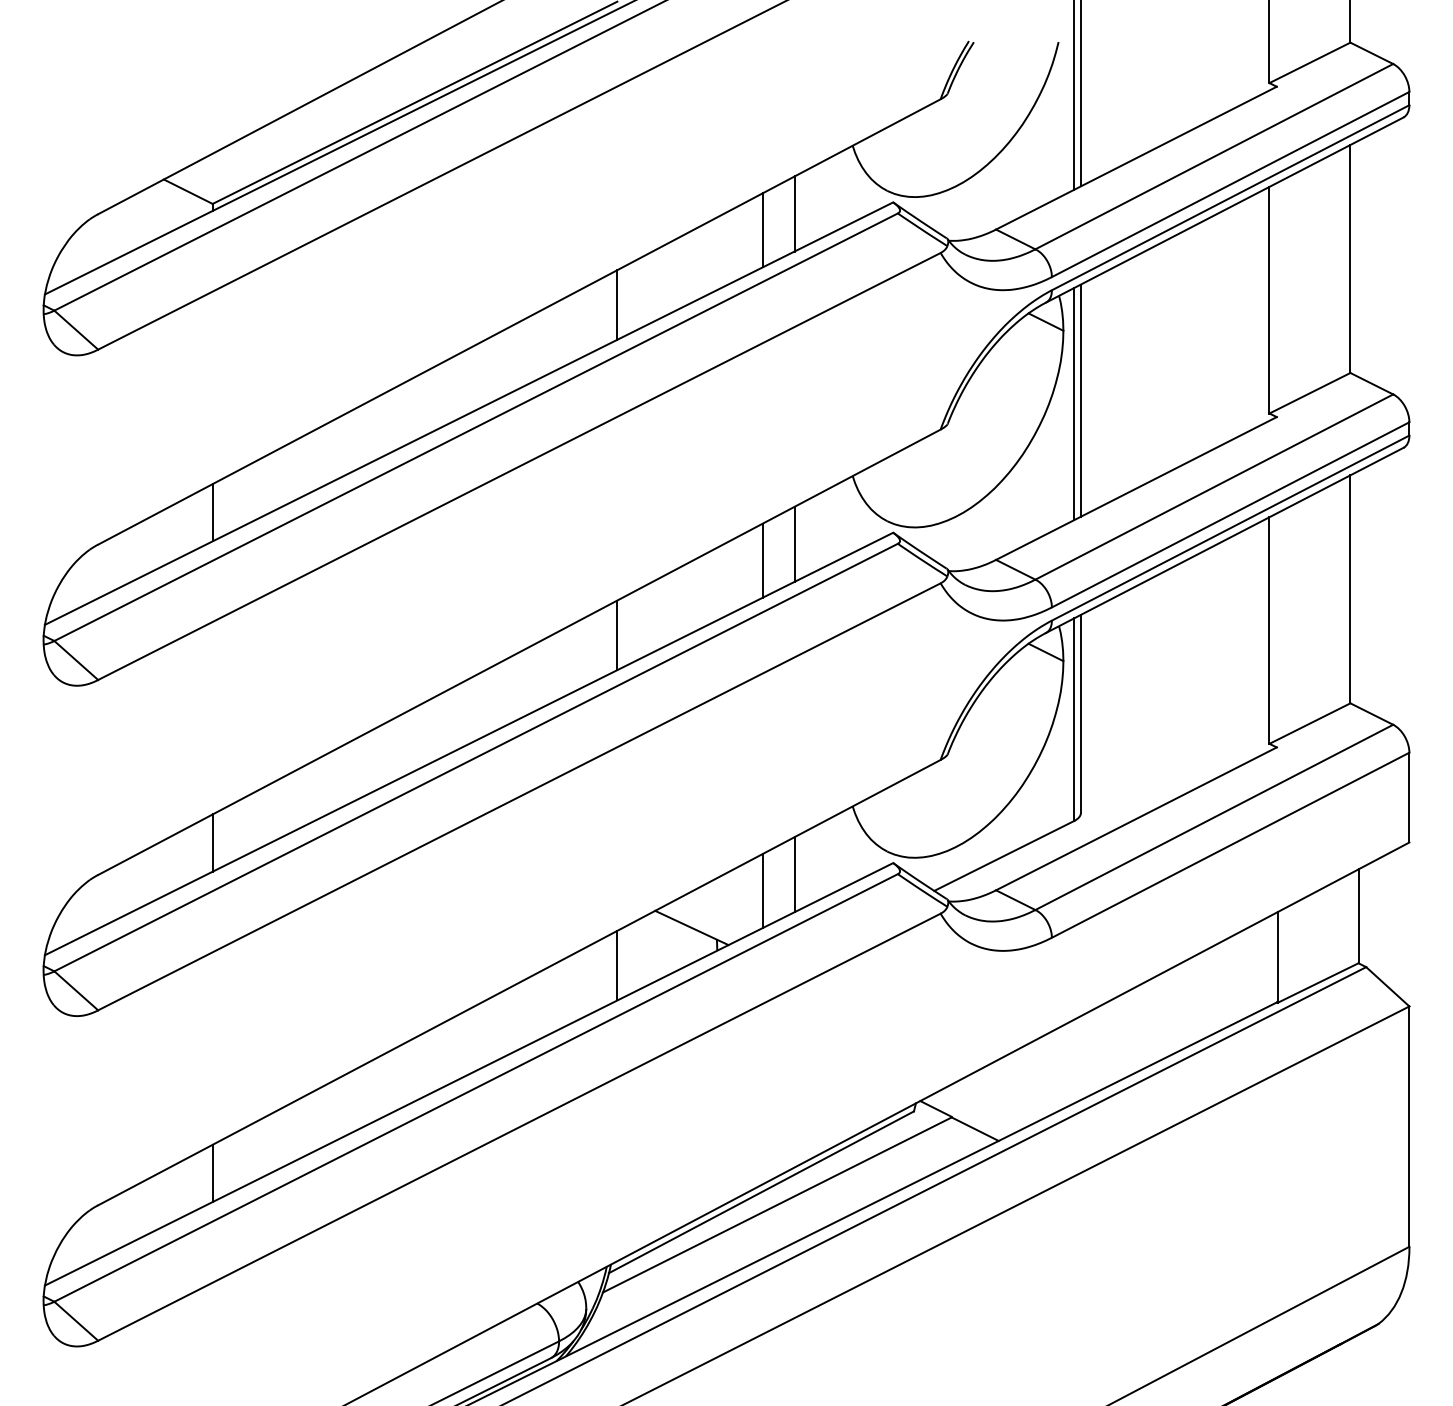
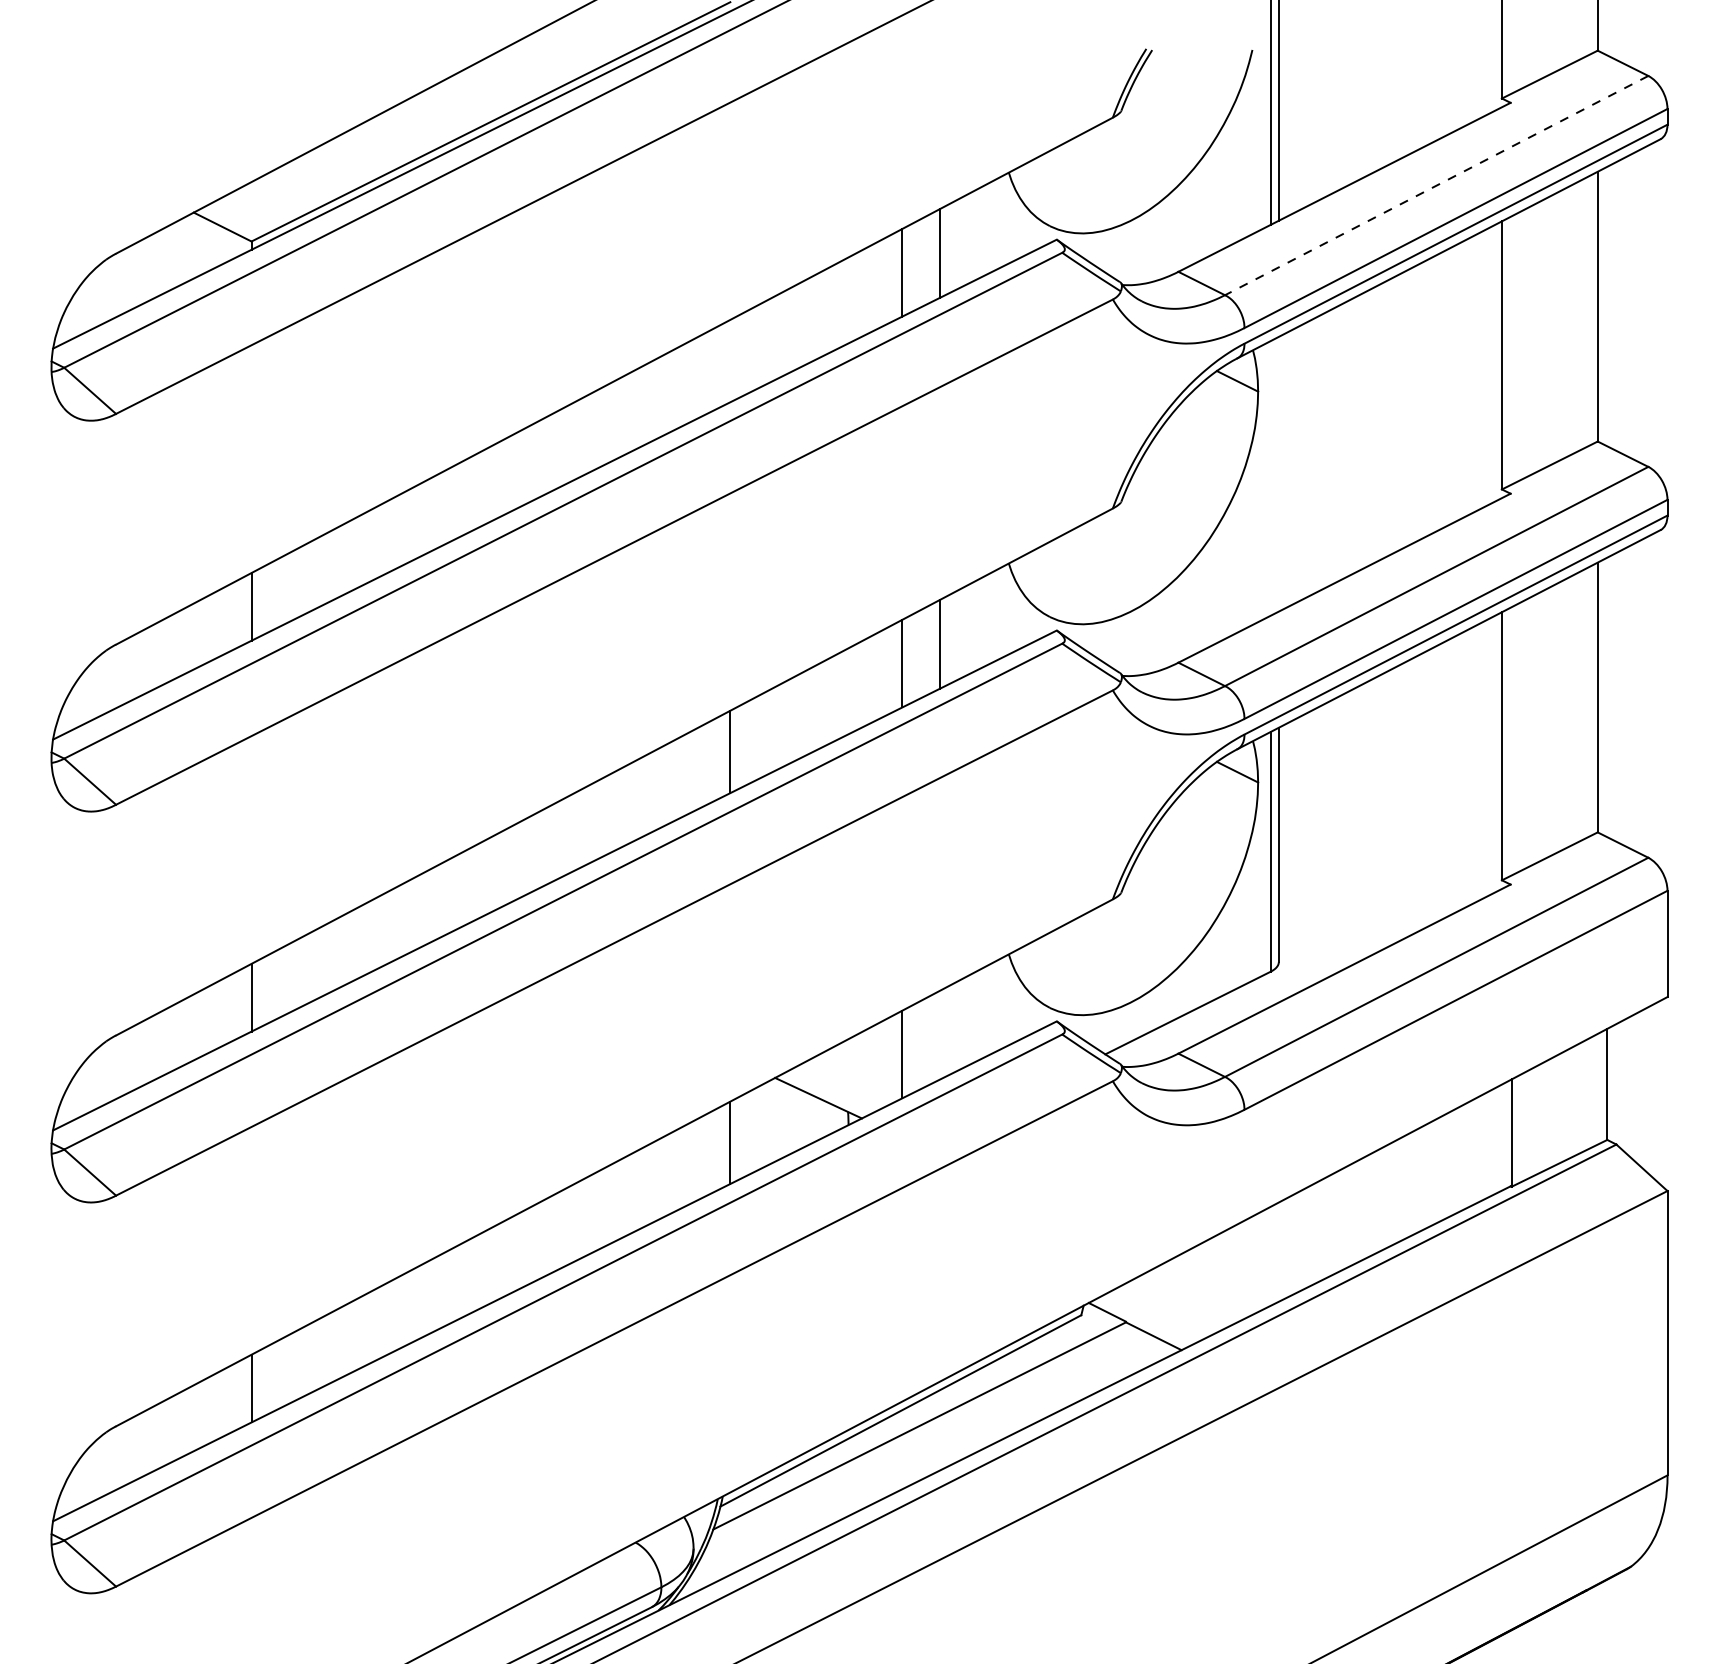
line: (1213, 156) -> (1435, 185), solid -> dashed
line: (617, 304) -> (730, 360), removed
line: (1080, 400) -> (1278, 474), removed
line: (1074, 404) -> (1271, 478), removed
line: (794, 874) -> (939, 1034), removed

